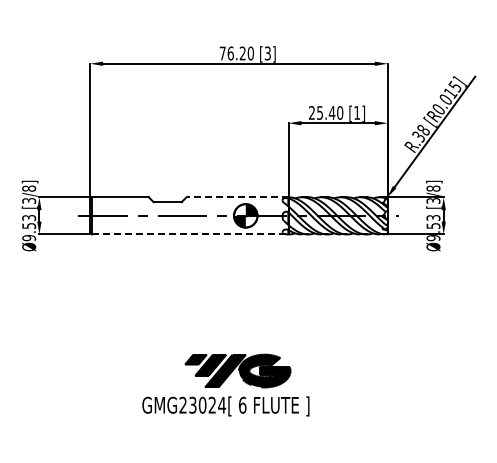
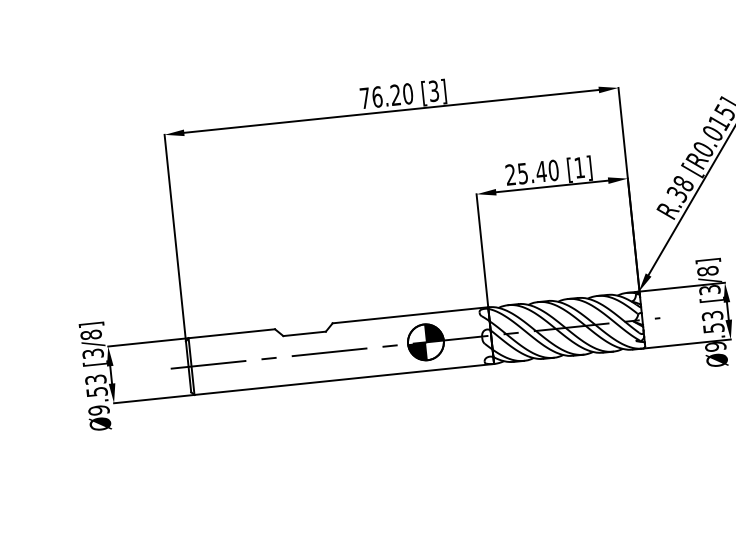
line: (237, 197) -> (410, 315), dashed -> solid
line: (190, 234) -> (344, 379), dashed -> solid

